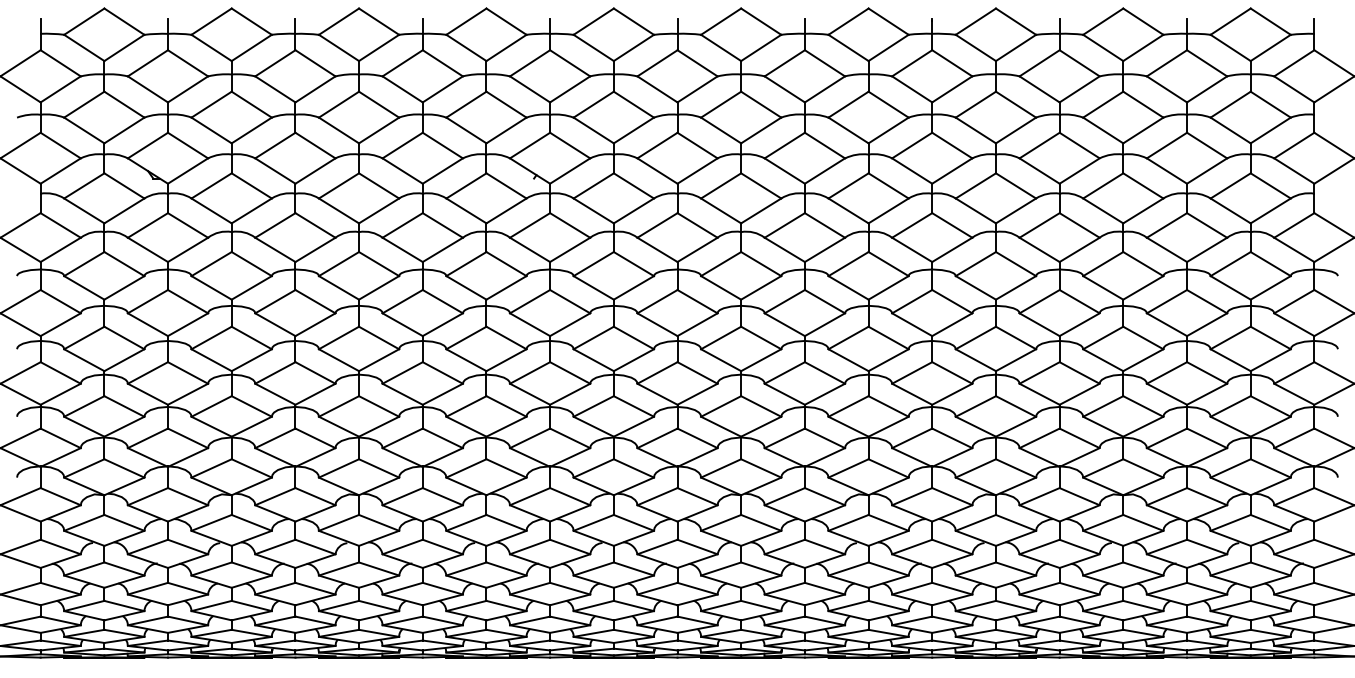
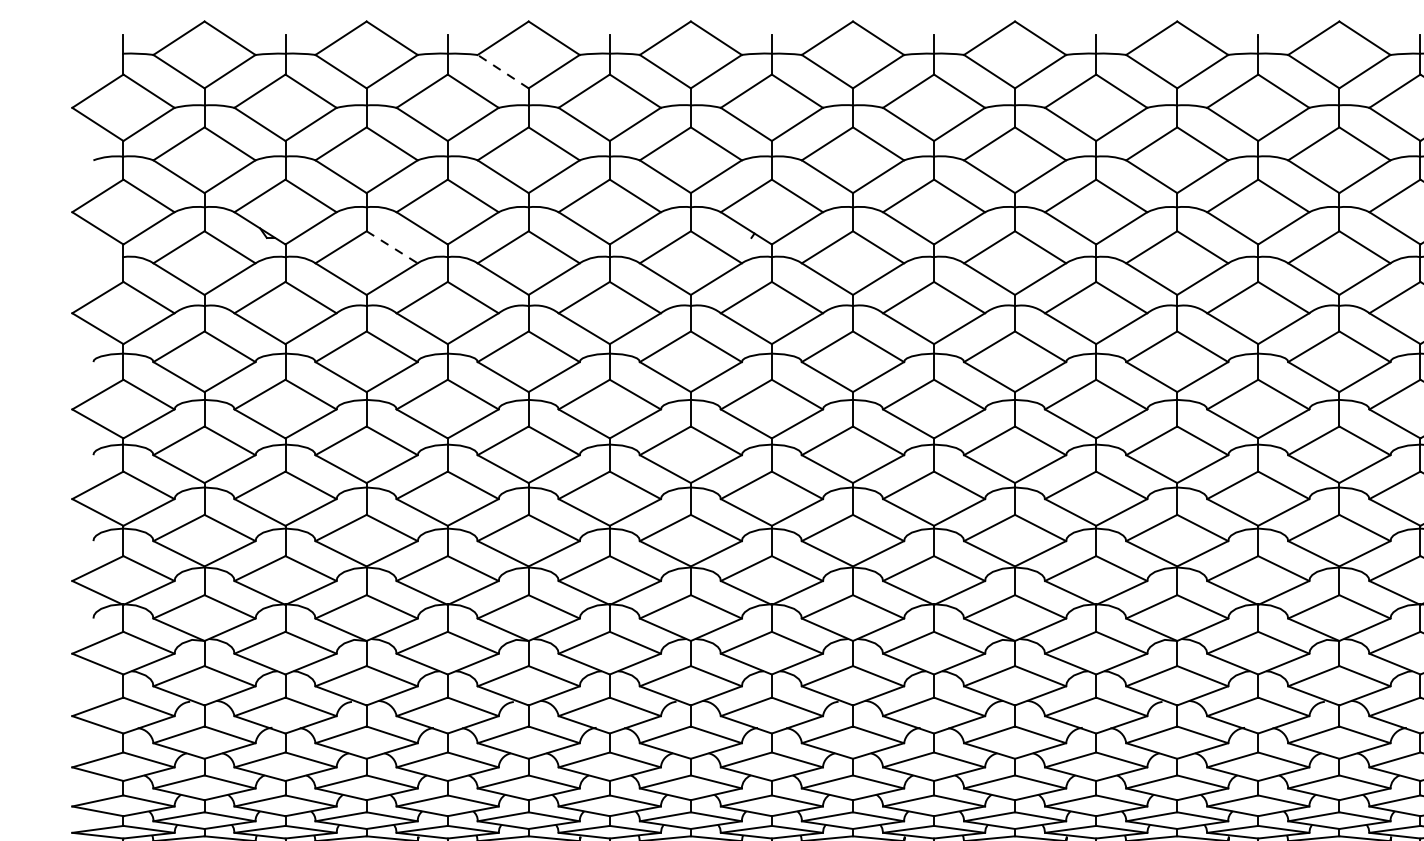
line: (339, 47) -> (503, 71), solid -> dashed
line: (251, 185) -> (391, 246), solid -> dashed

